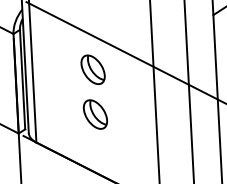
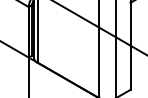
part: (92, 91) -> (67, 38), removed

